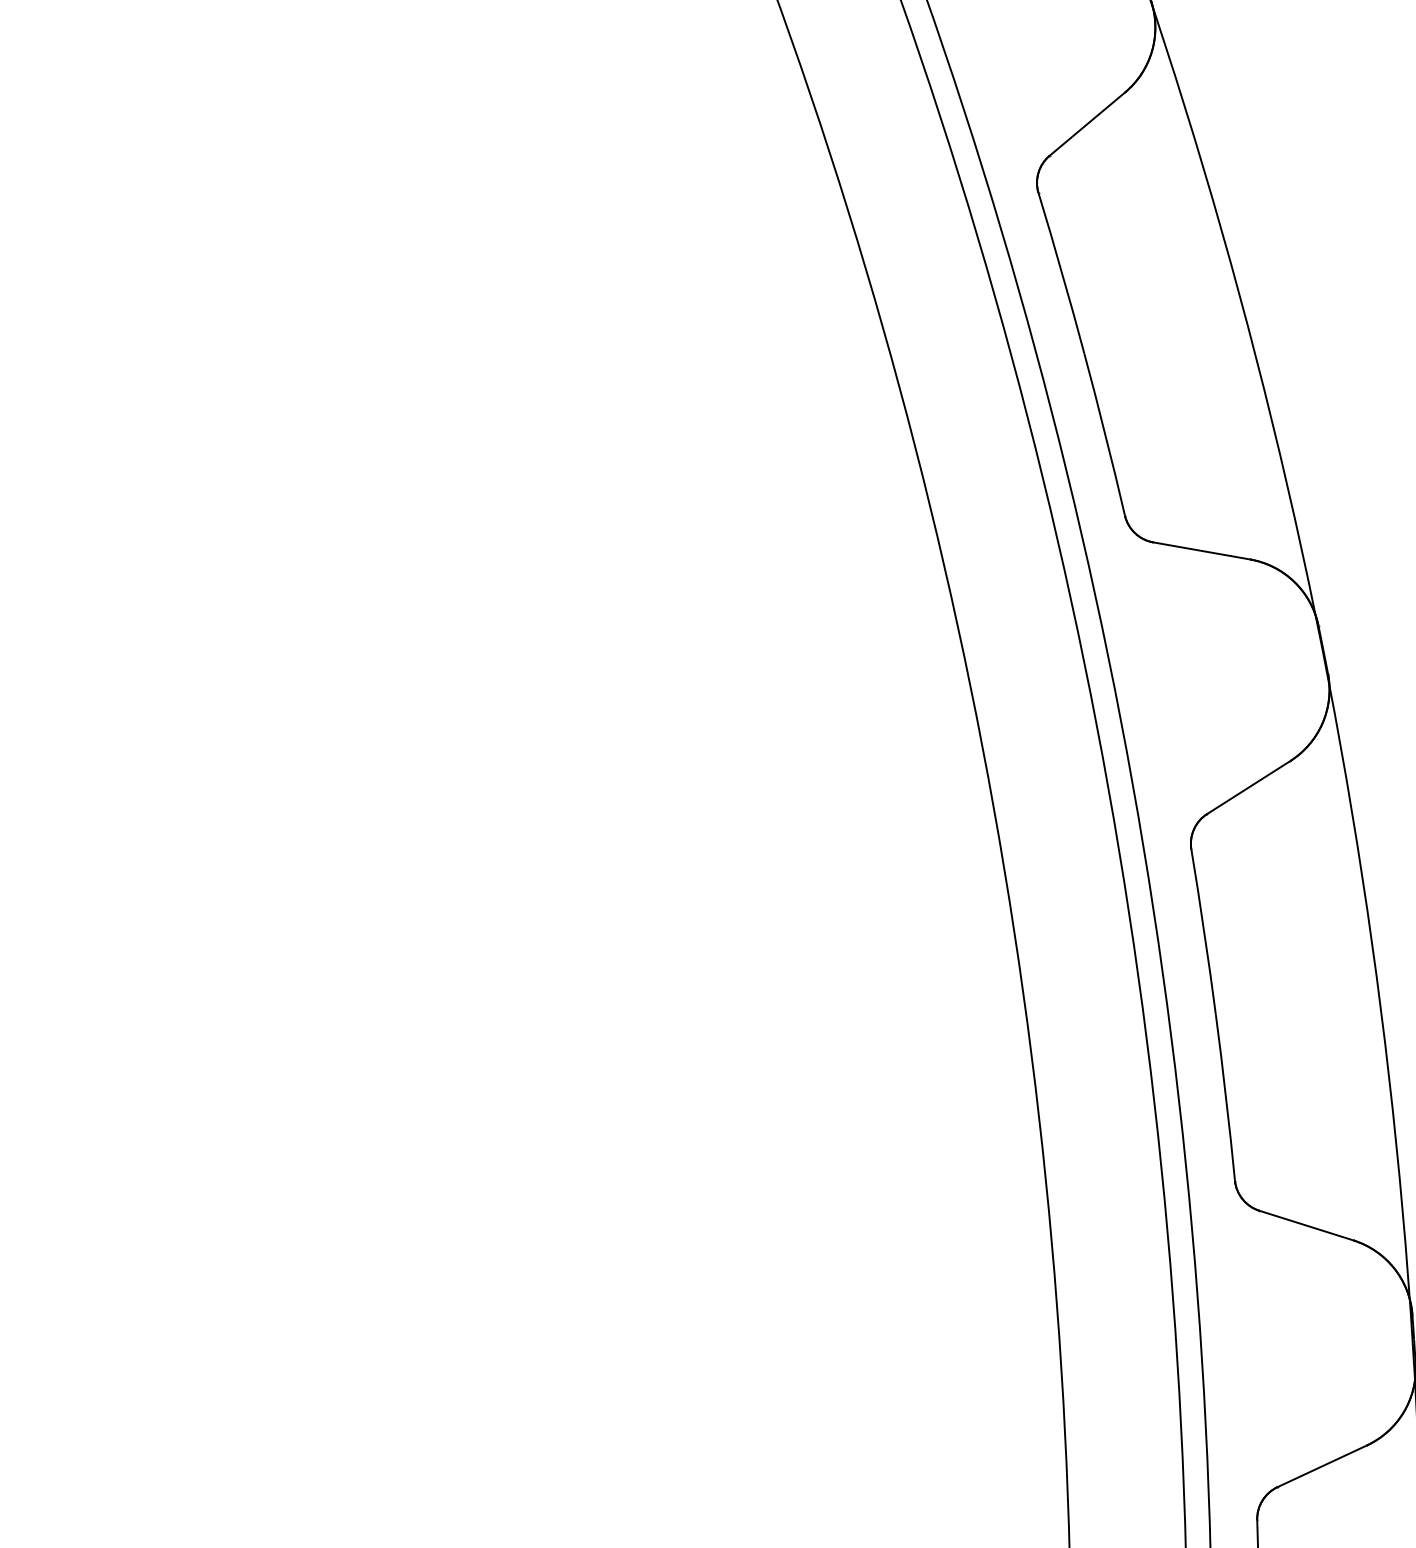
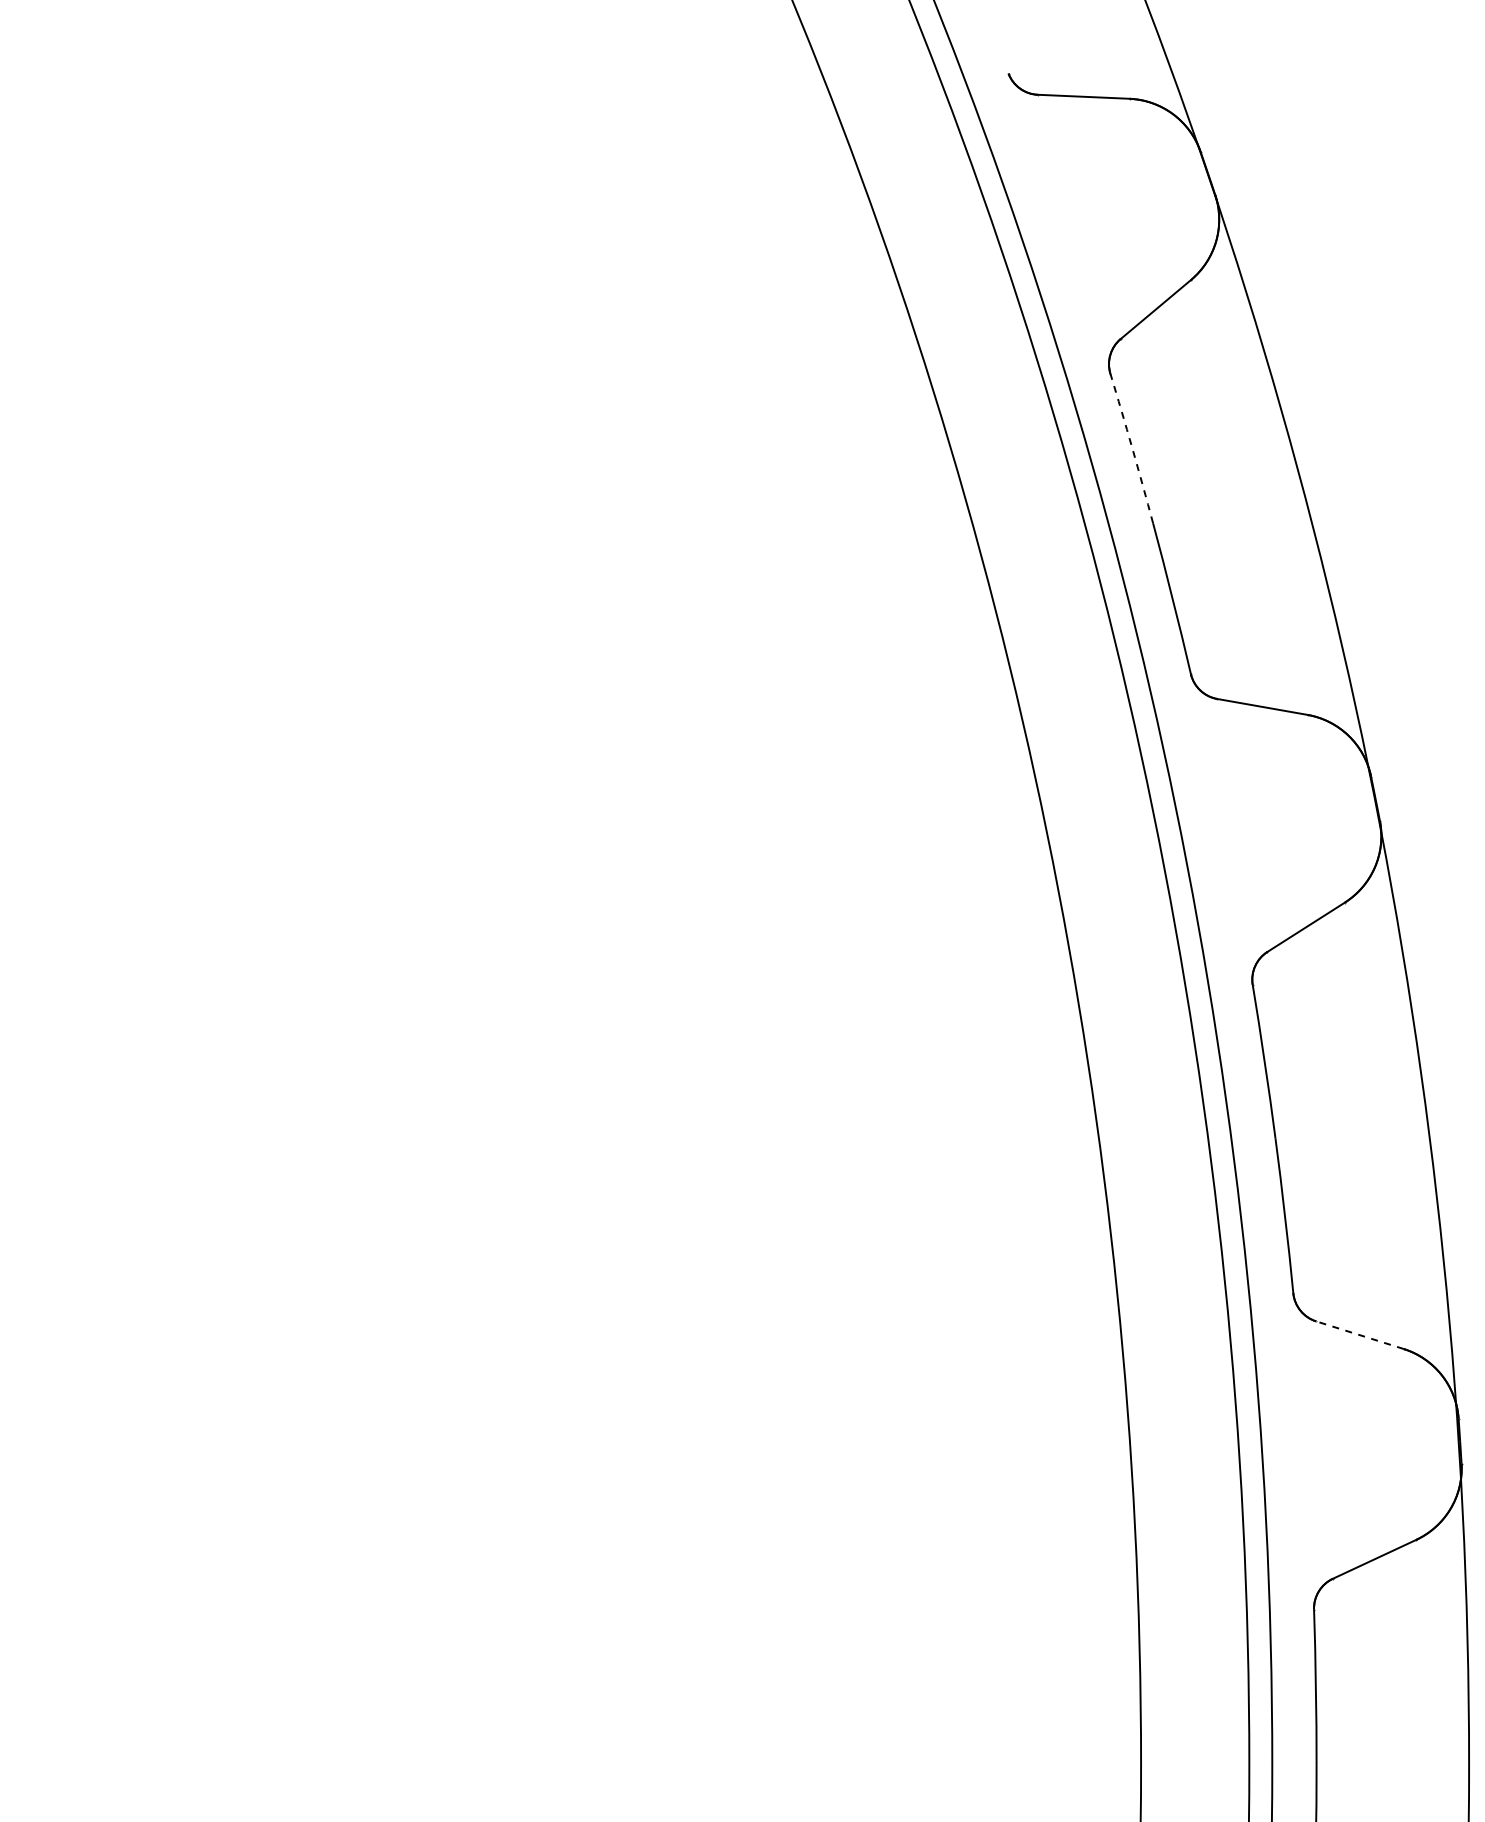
arc: (1062, 273) -> (1132, 448), solid -> dashed
line: (1306, 1225) -> (1359, 1335), solid -> dashed

